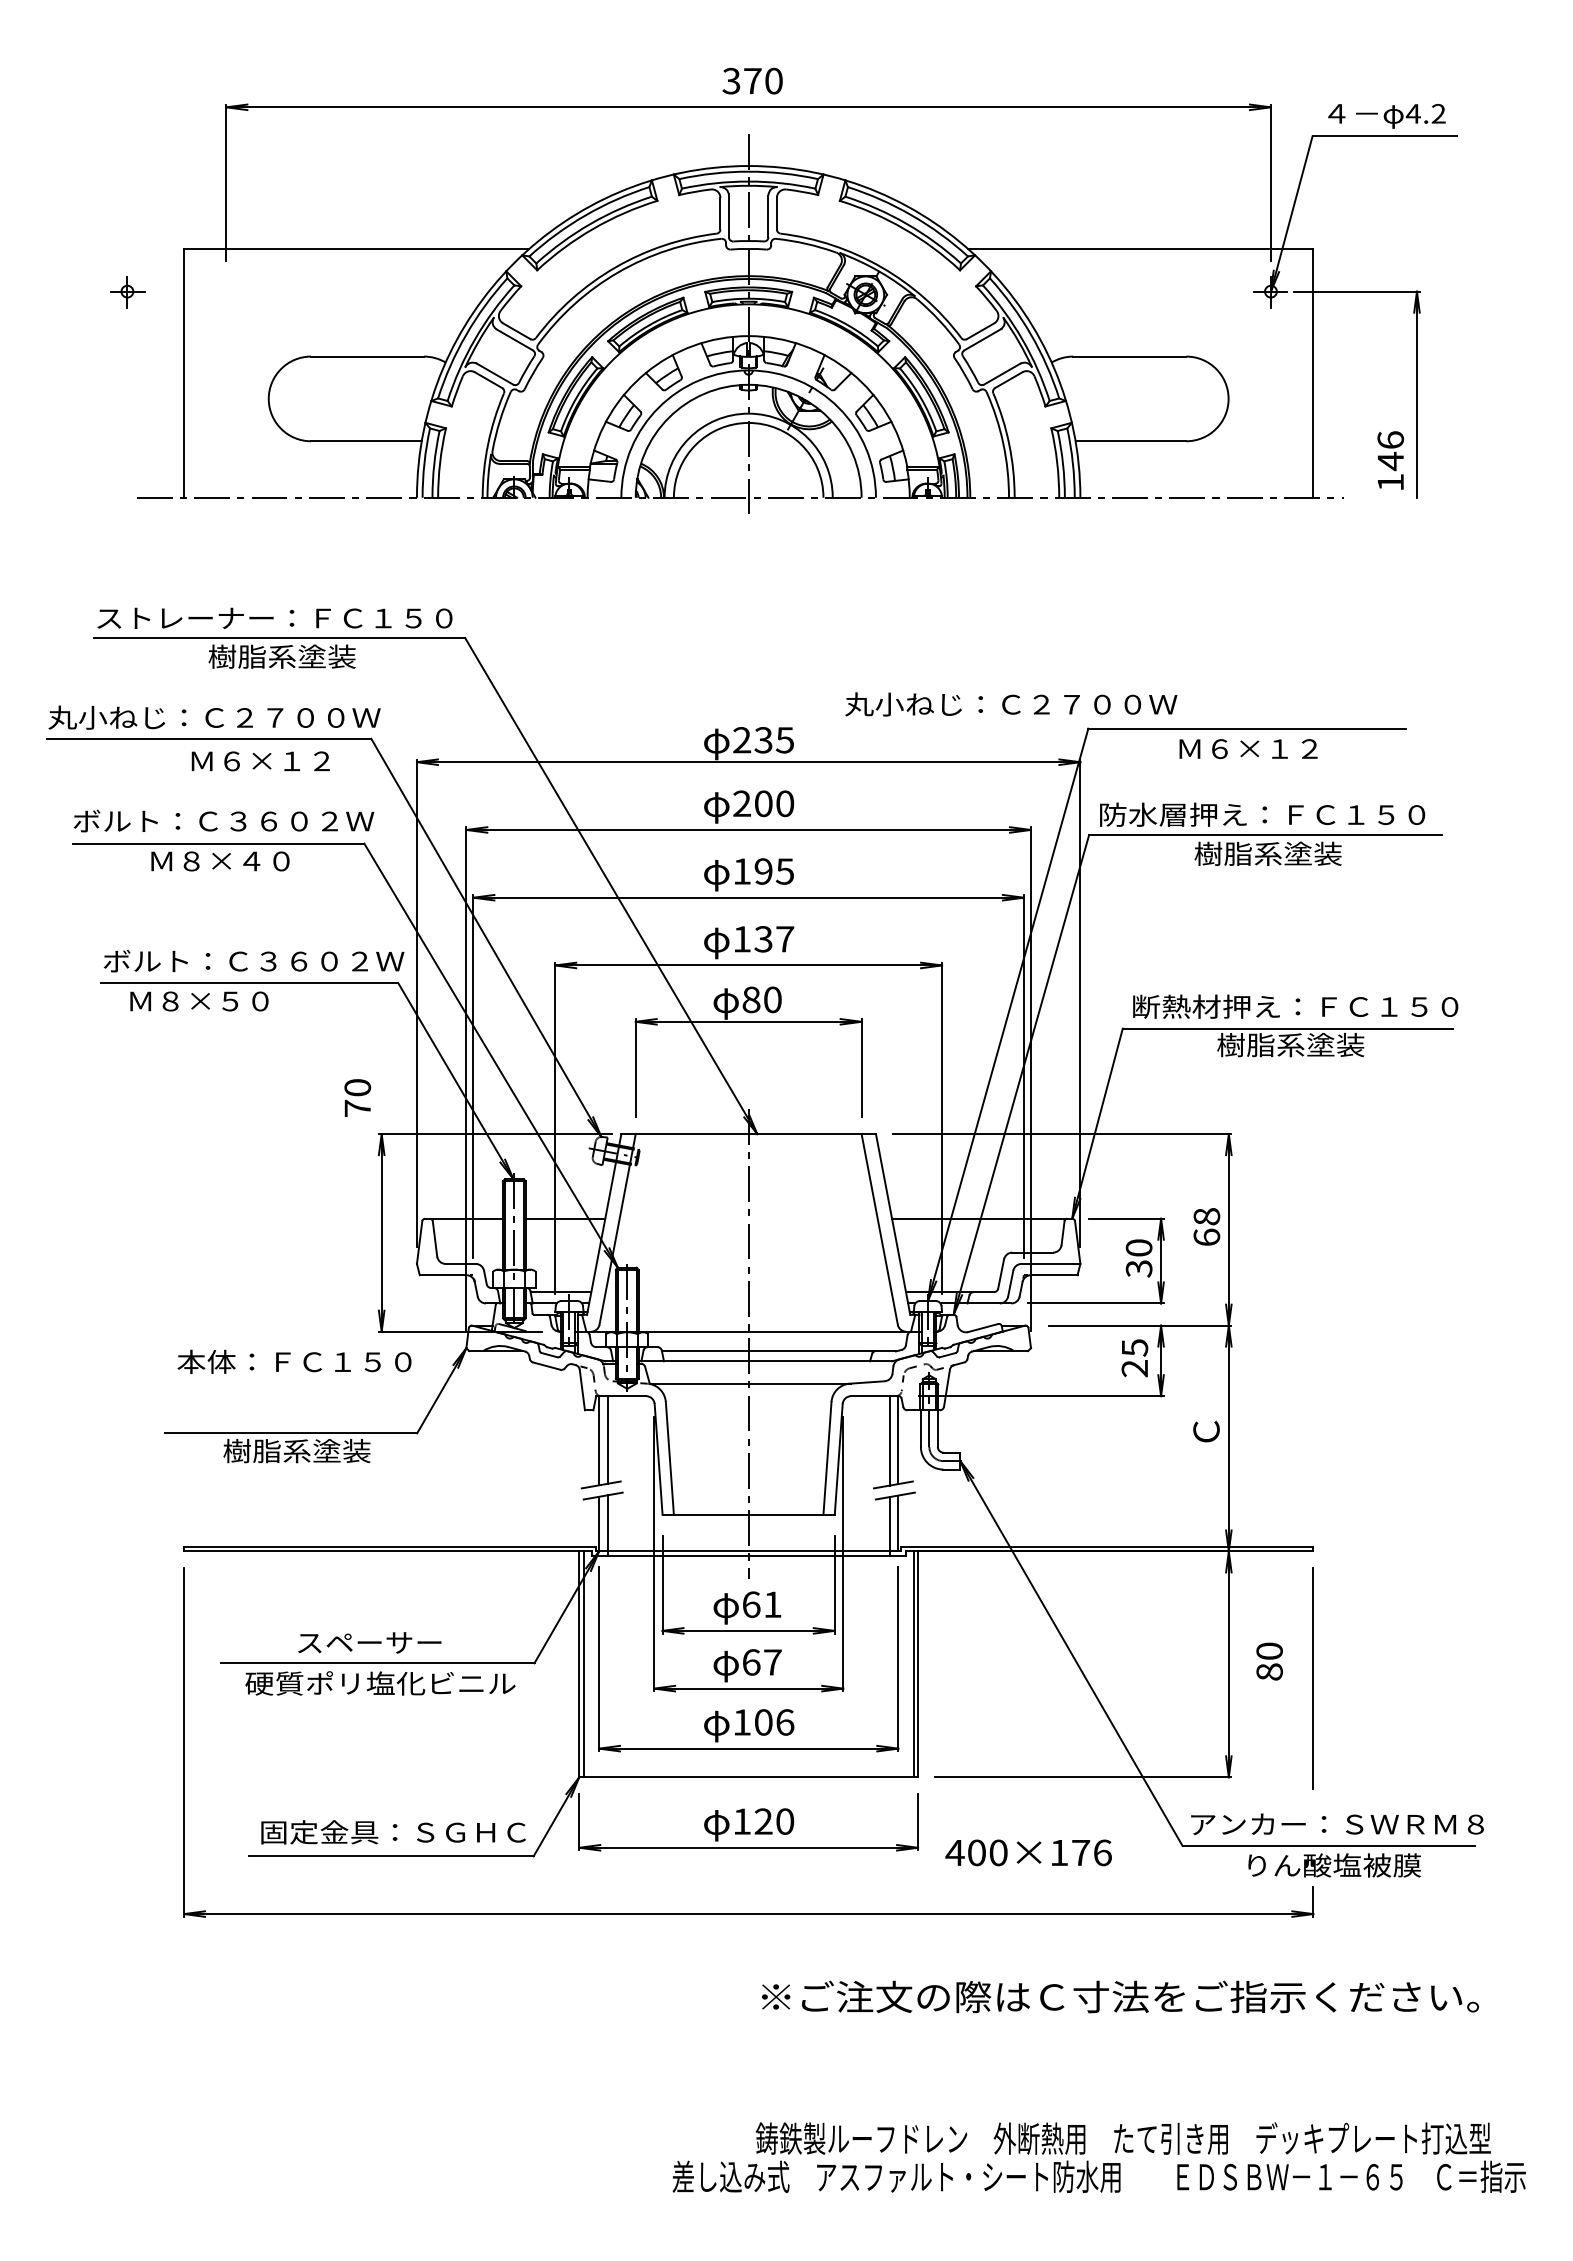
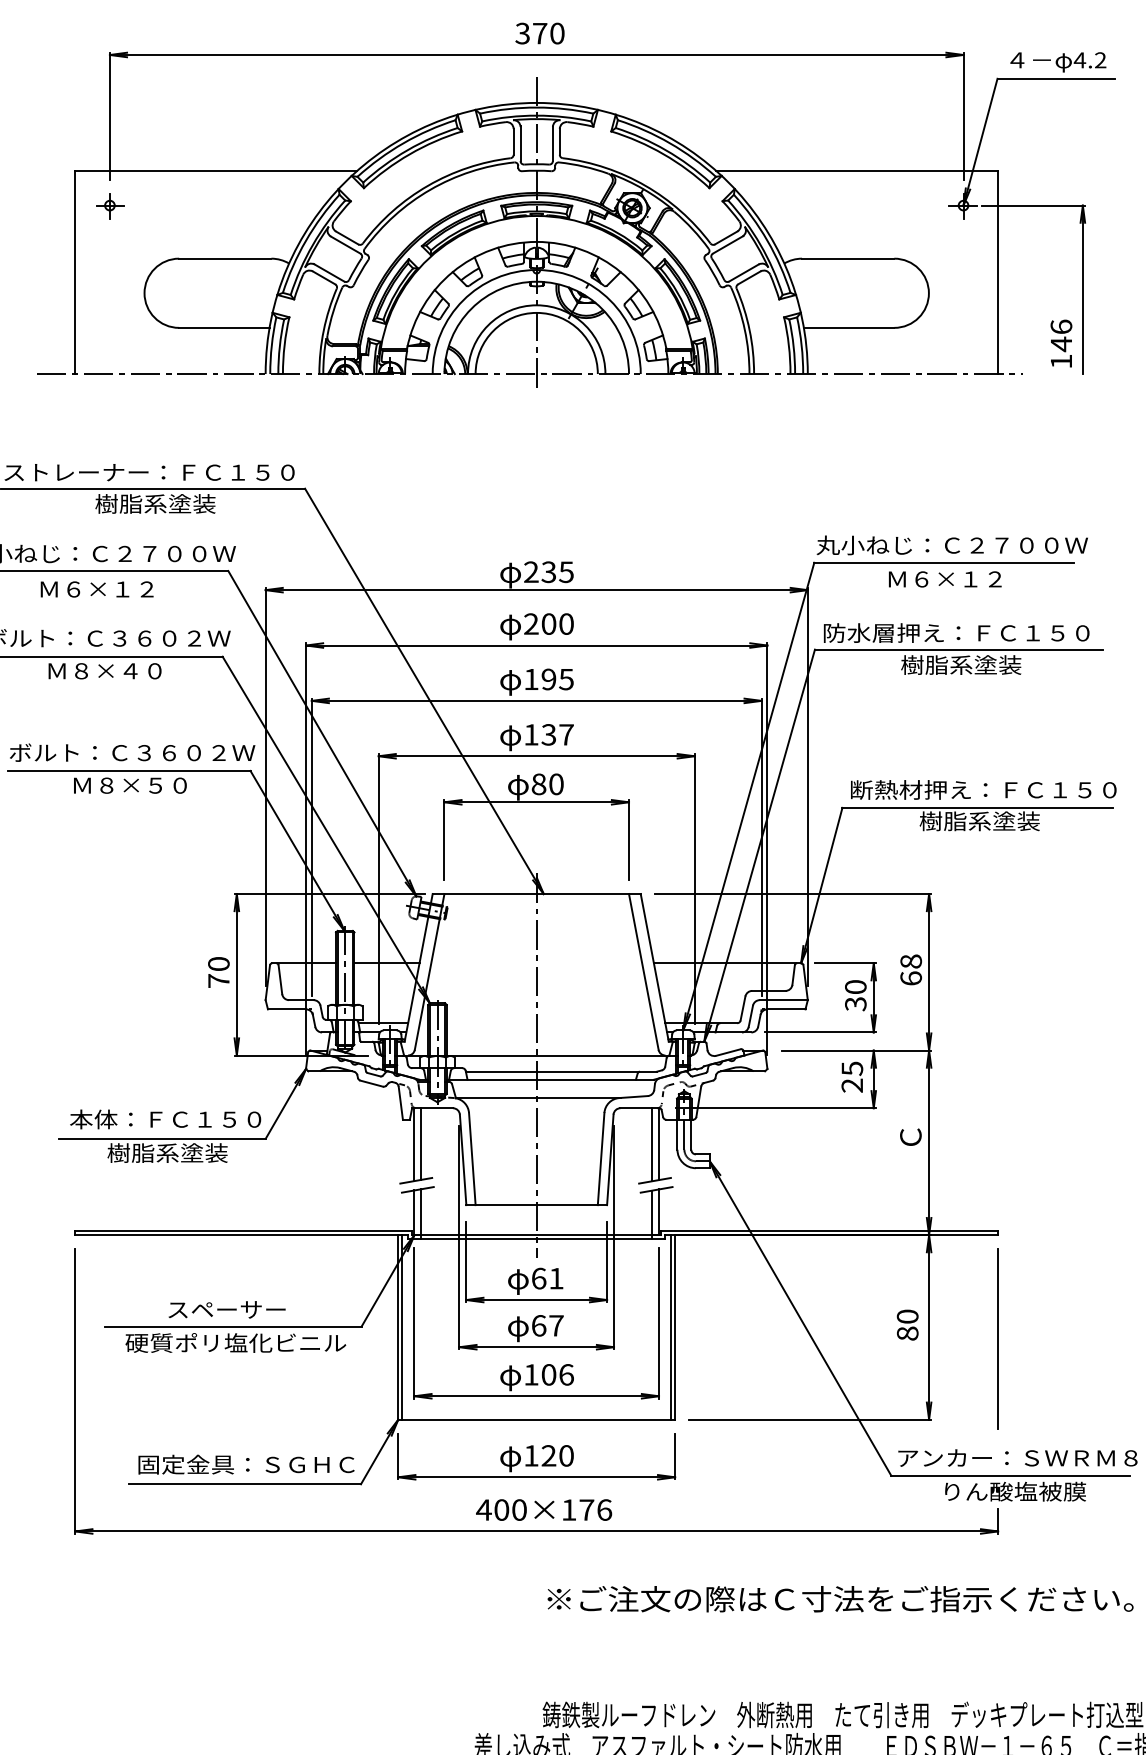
part: (127, 292) -> (110, 206), moved
text: (1011, 704) -> (952, 545), moved
text: (260, 761) -> (96, 589), moved
text: (199, 1001) -> (130, 785), moved
text: (357, 1097) -> (218, 972), moved
text: (294, 1361) -> (165, 1119), moved
text: (1269, 1661) -> (907, 1325), moved
text: (1028, 1852) -> (543, 1509), moved

